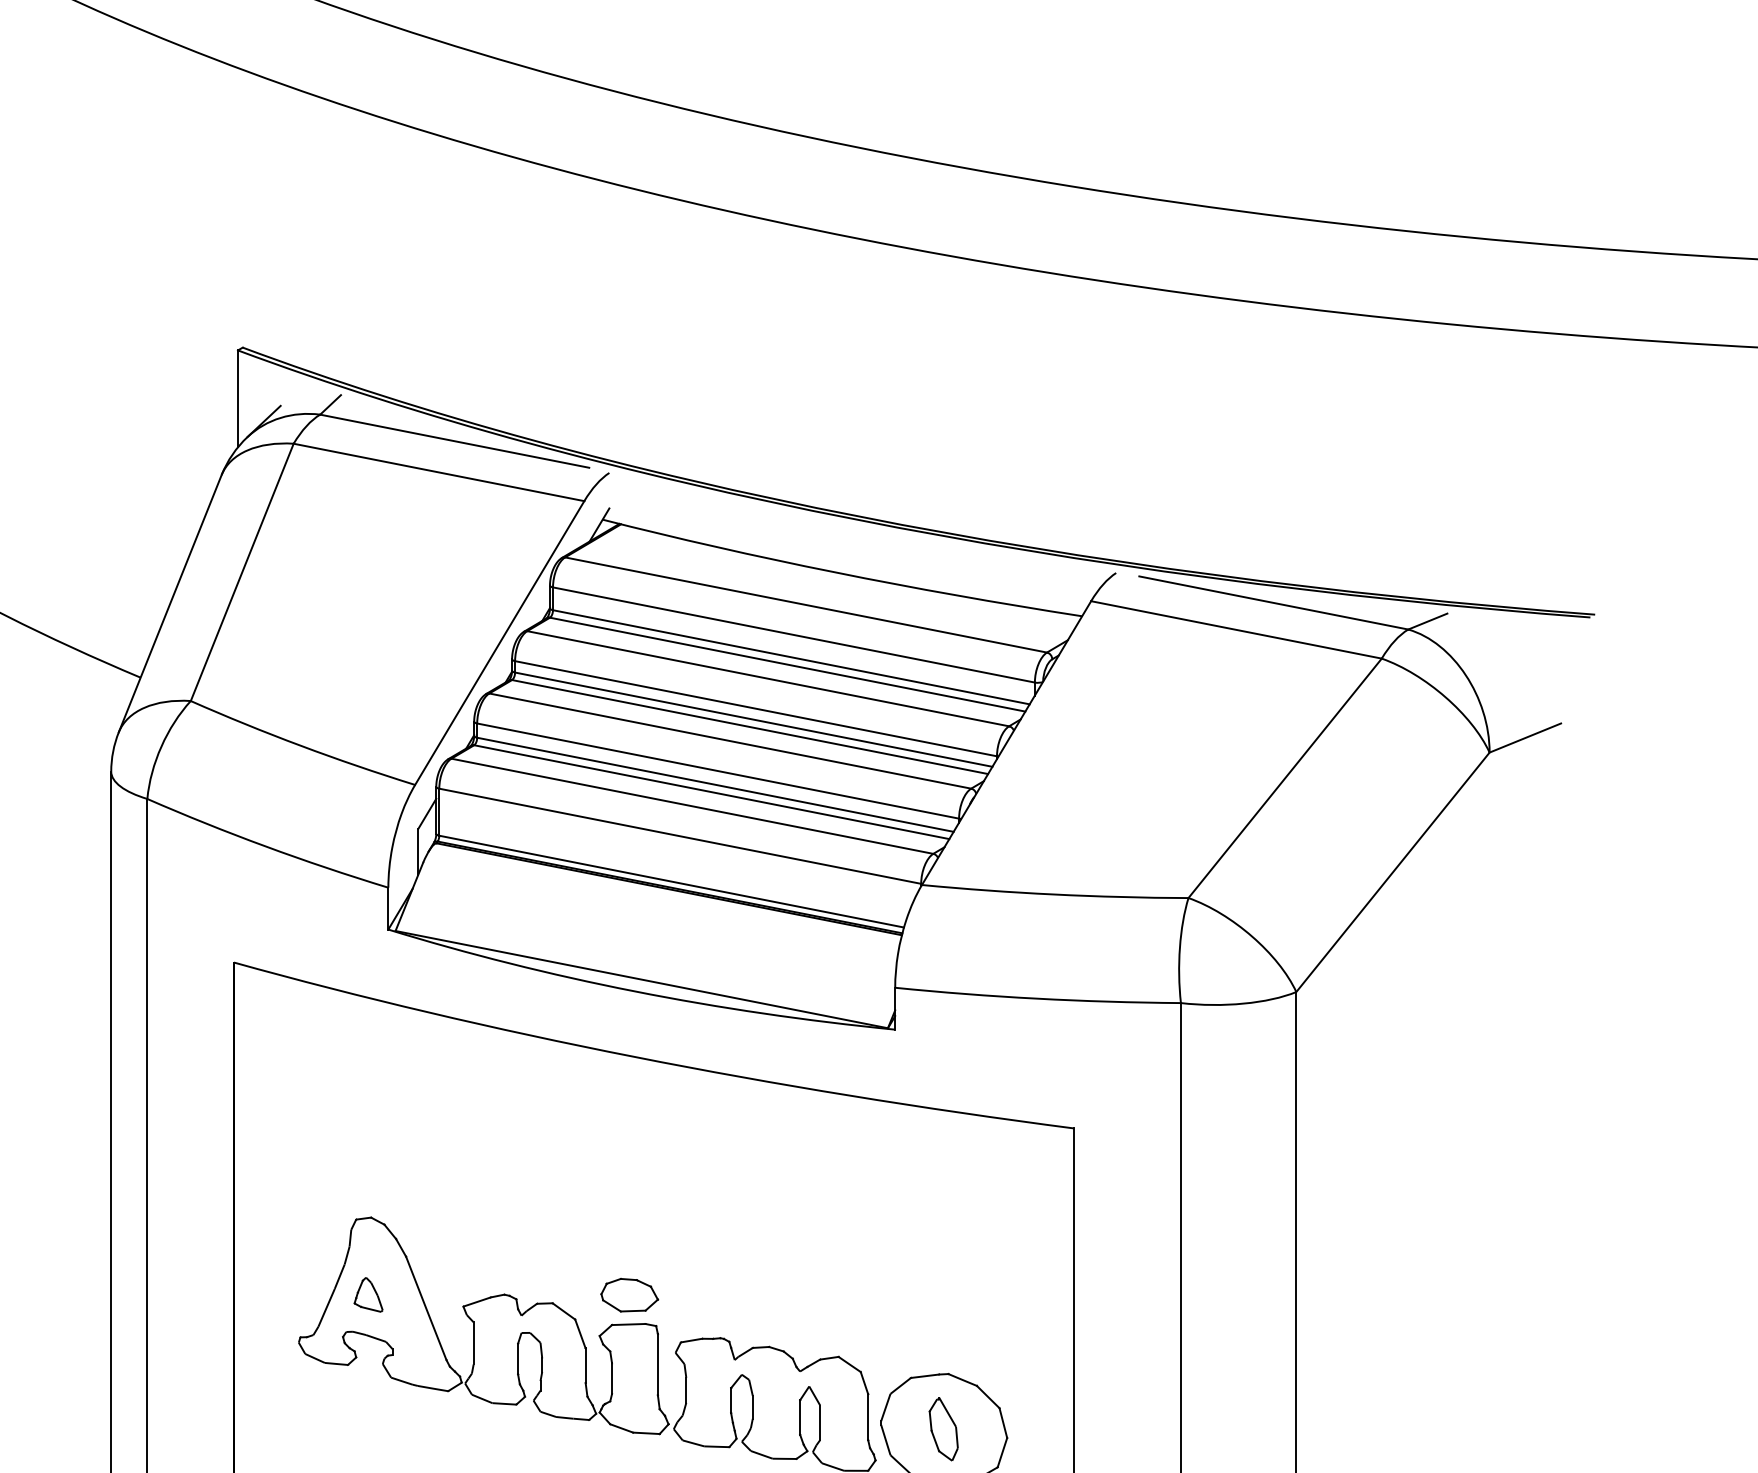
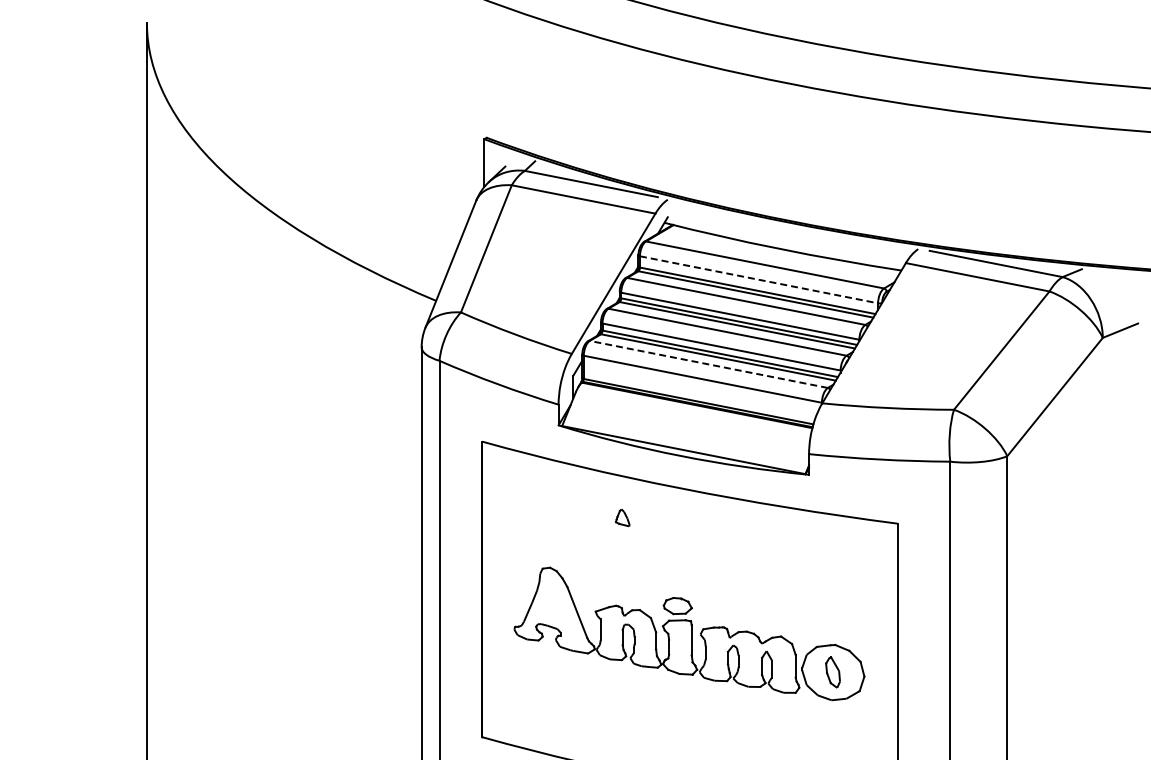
line: (794, 634) -> (759, 279), solid -> dashed
line: (691, 806) -> (708, 364), solid -> dashed
part: (367, 1296) -> (622, 518), moved

